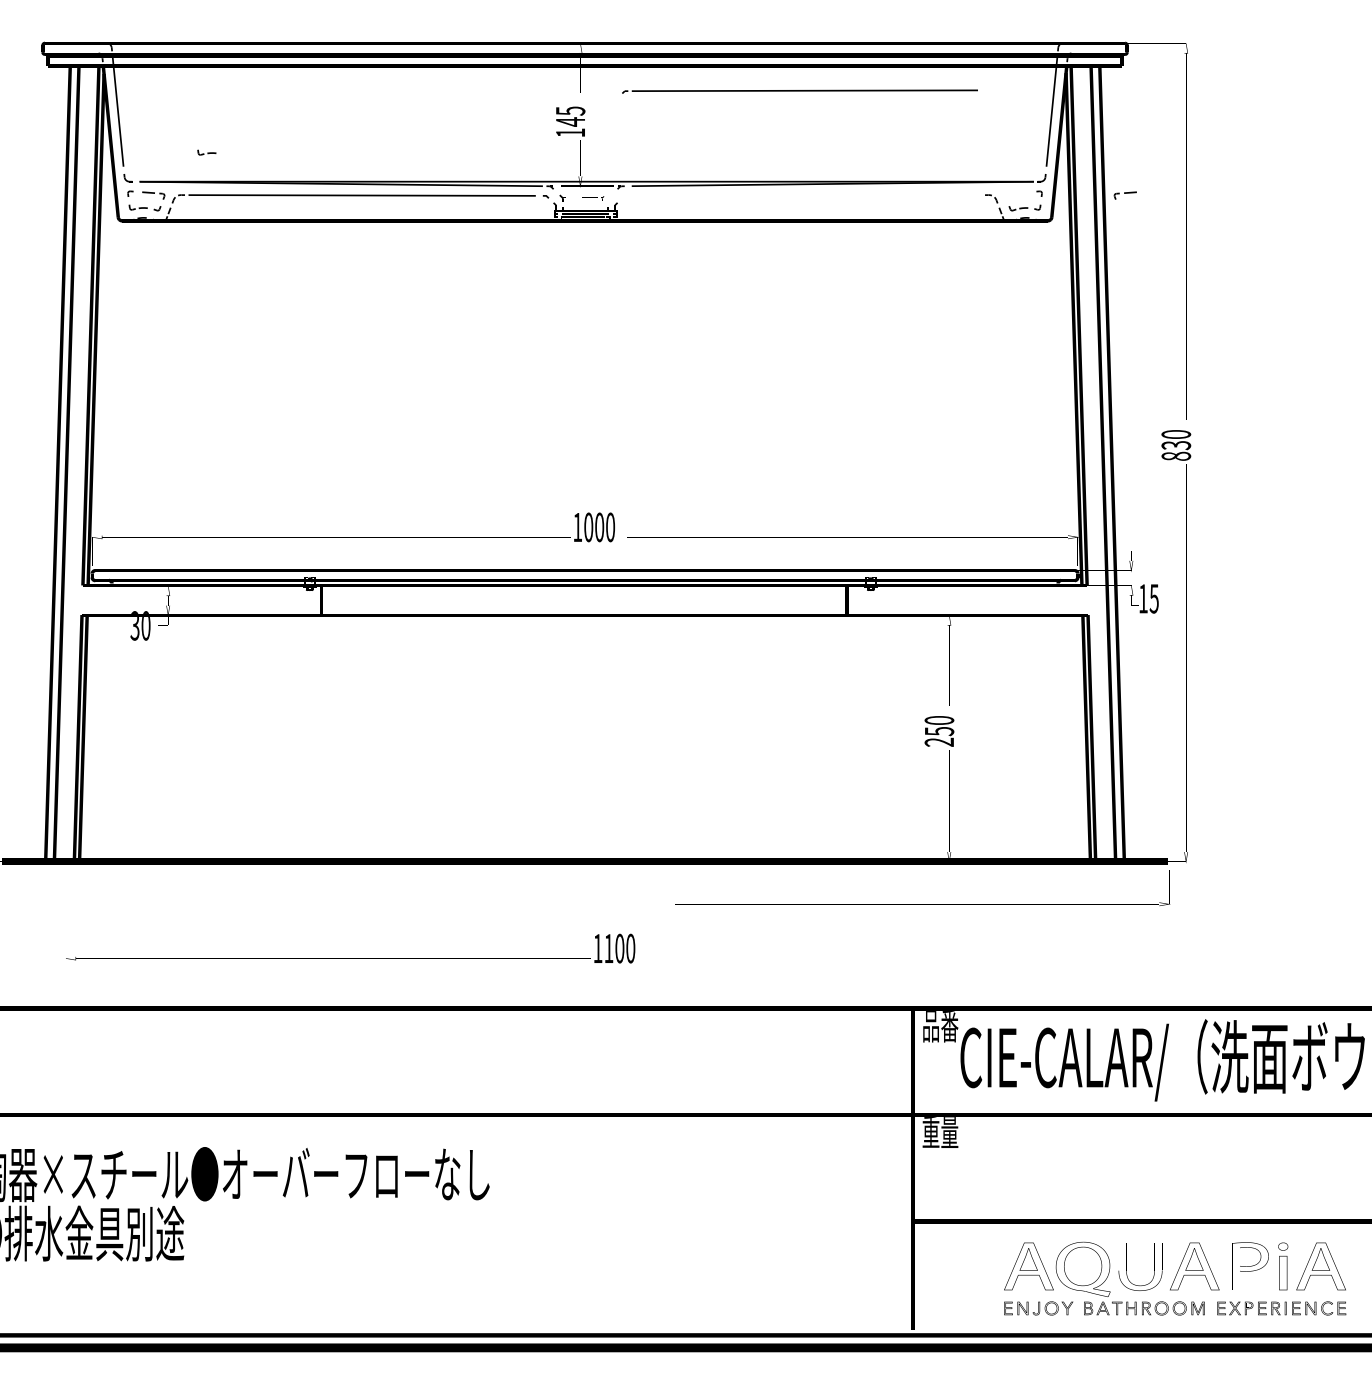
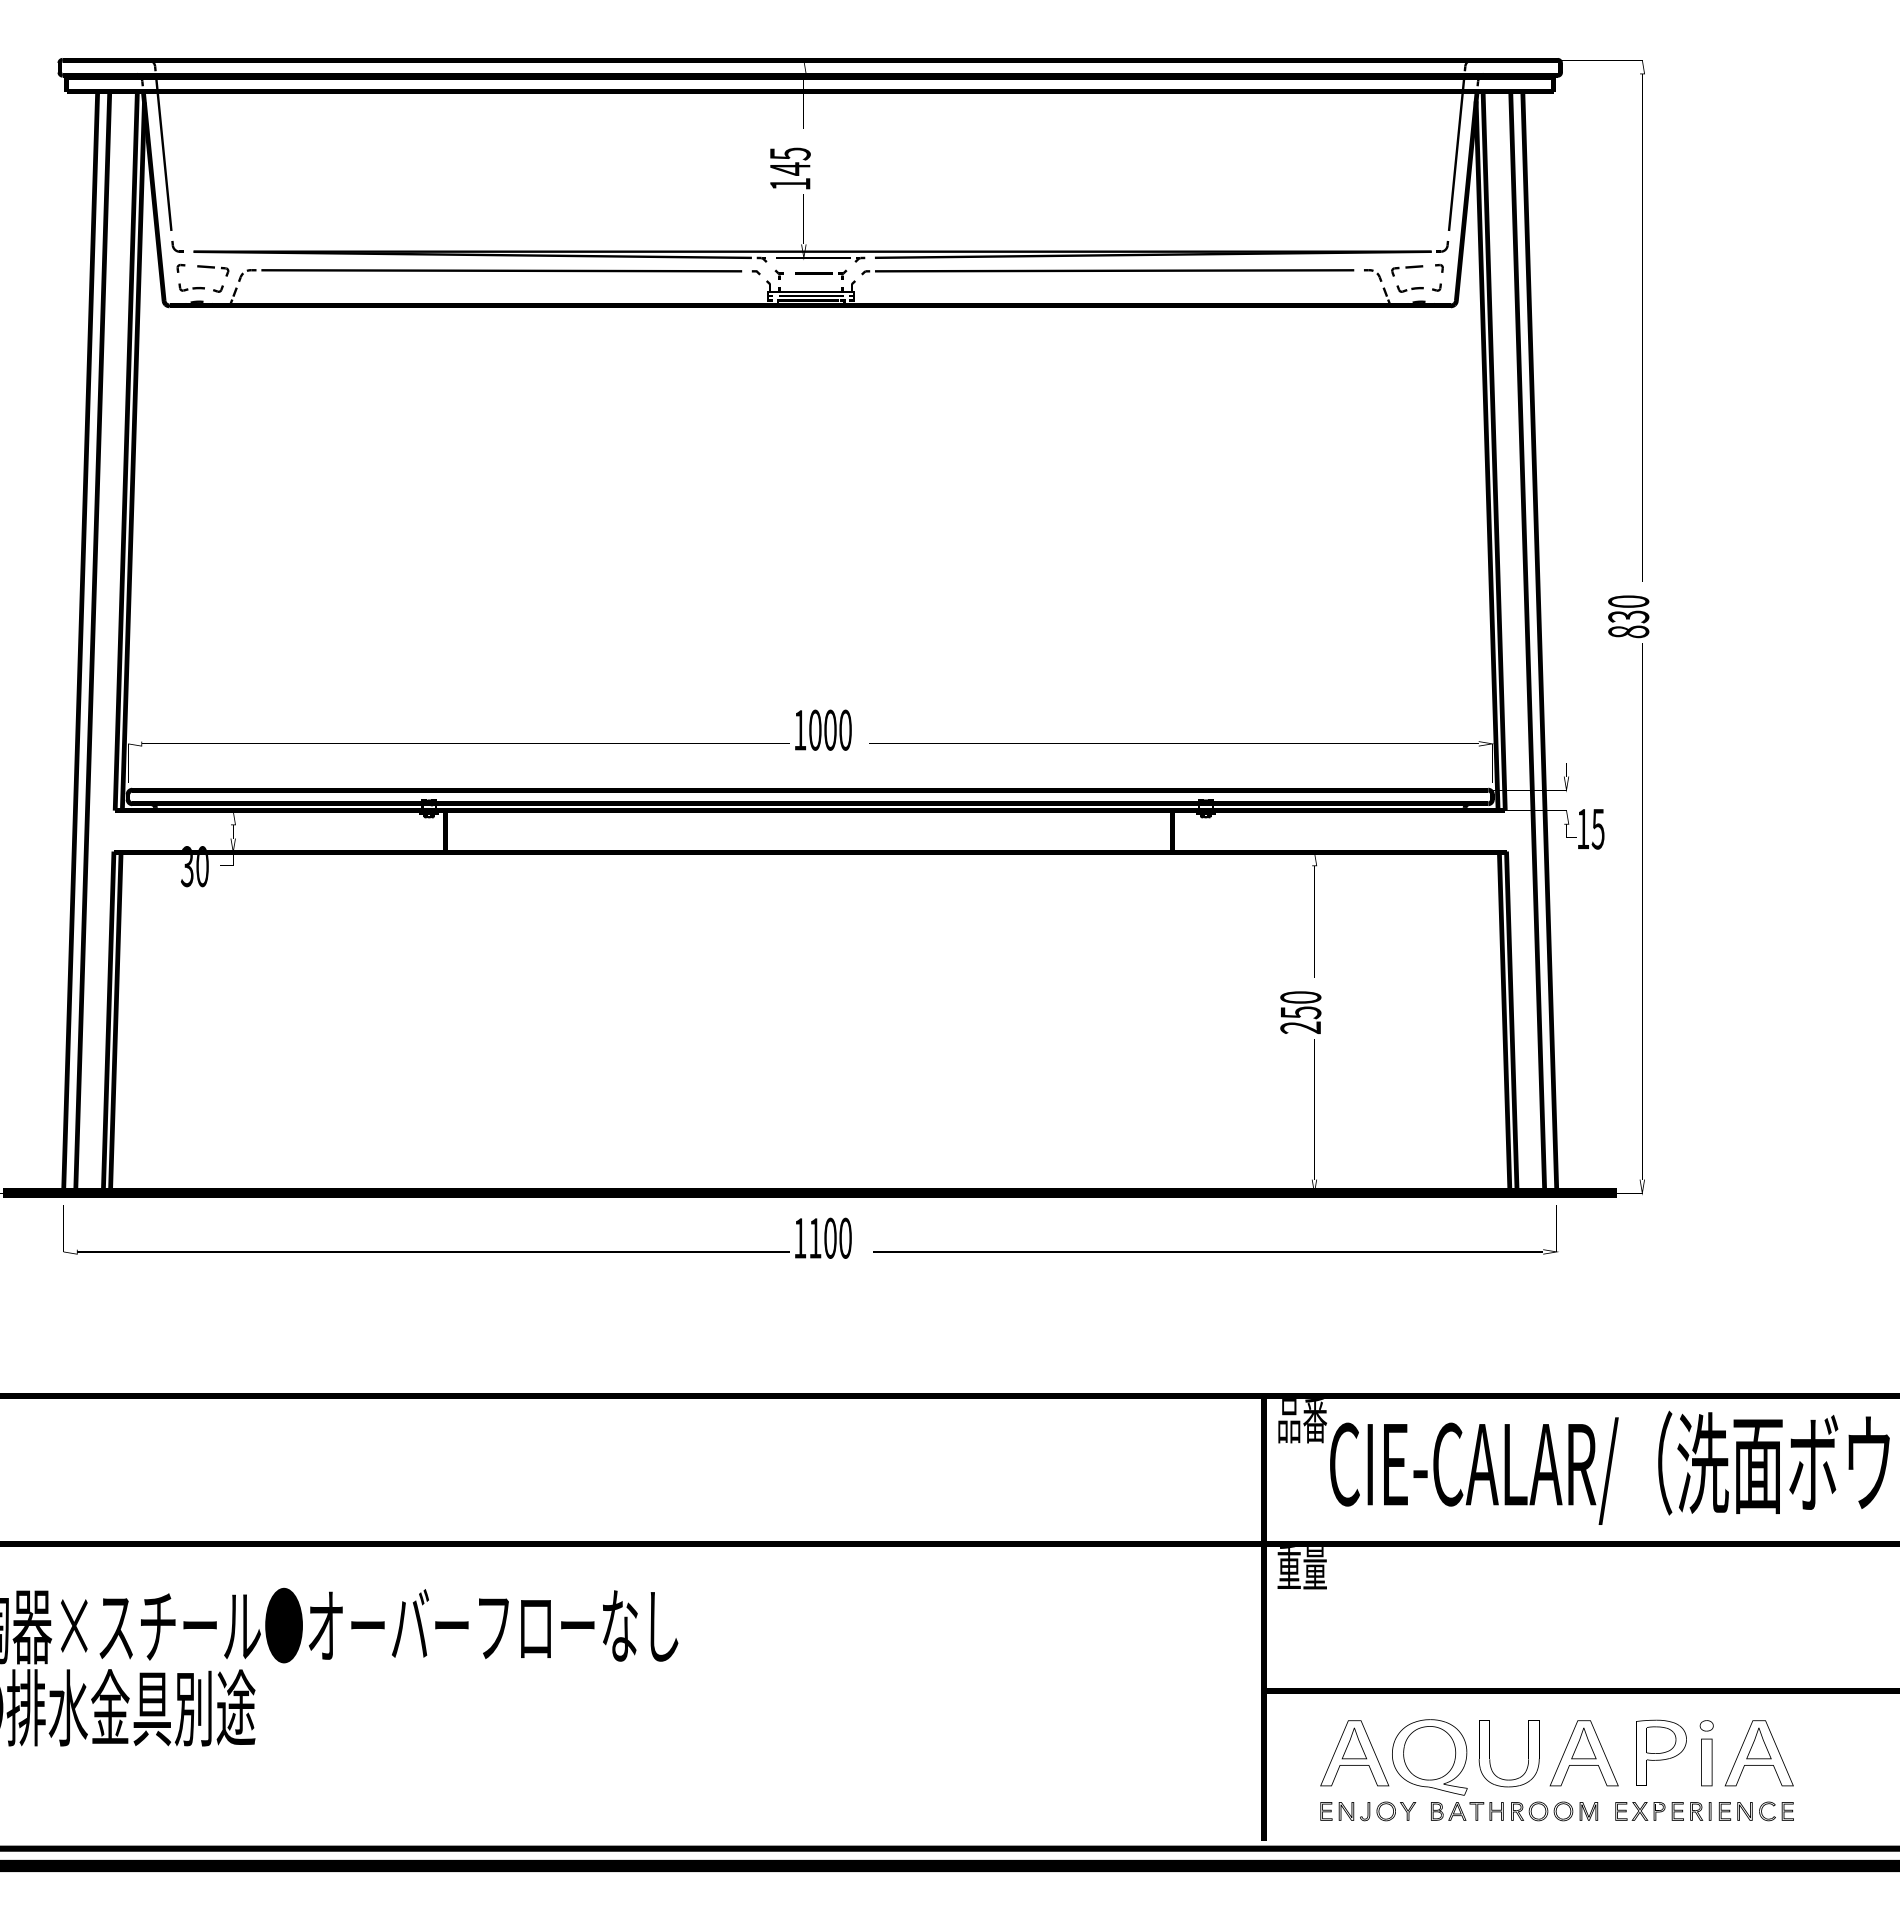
part: (799, 91) -> (1107, 272), moved
part: (206, 152) -> (286, 211), removed
part: (1125, 195) -> (1407, 270), moved
part: (593, 198) -> (821, 274), size x1.67
part: (922, 903) -> (1215, 1251), moved
text: (350, 943) -> (457, 1231), moved
part: (1174, 1278) -> (1556, 1770), moved

